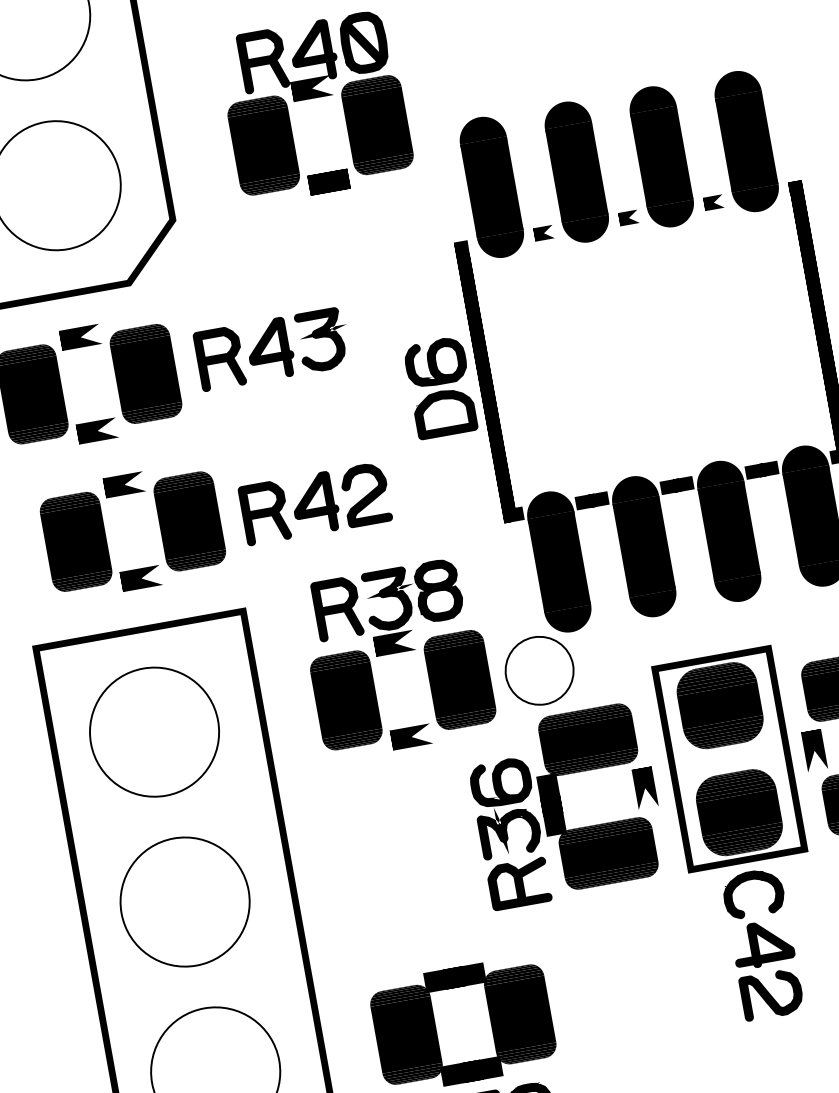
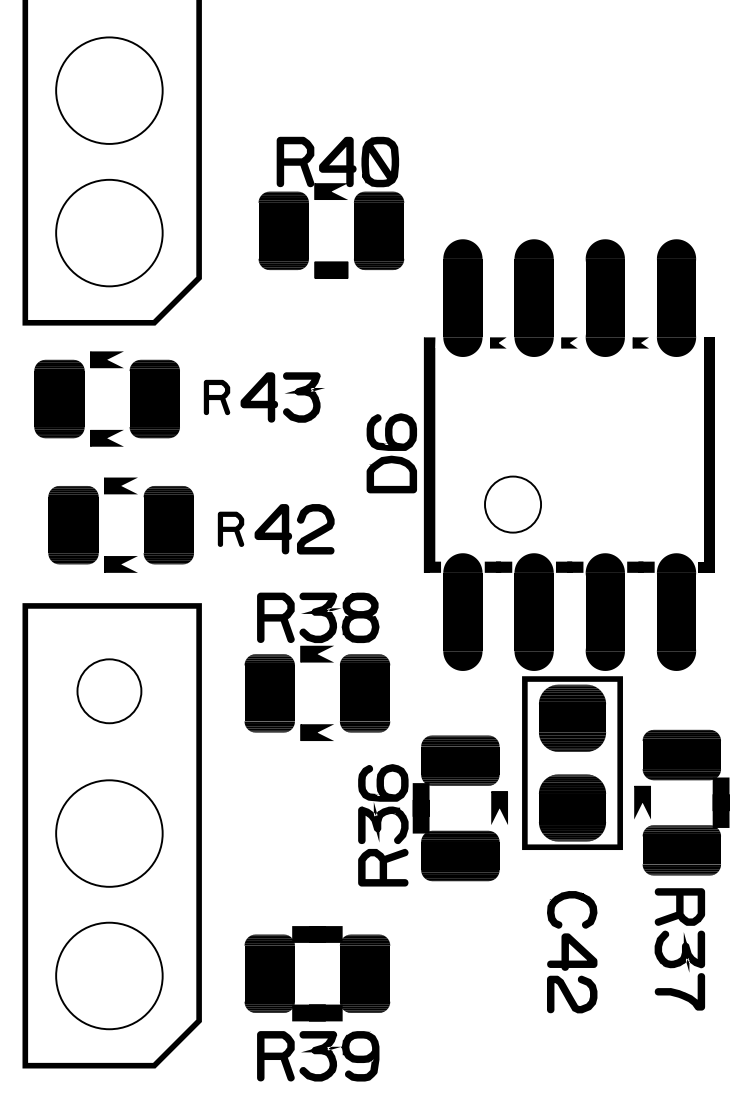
part: (219, 358) -> (216, 397), size x0.7
part: (264, 513) -> (230, 529), size x0.7
part: (538, 670) -> (512, 504), moved
part: (154, 732) -> (109, 691), size x0.6
part: (729, 758) -> (572, 762), moved

